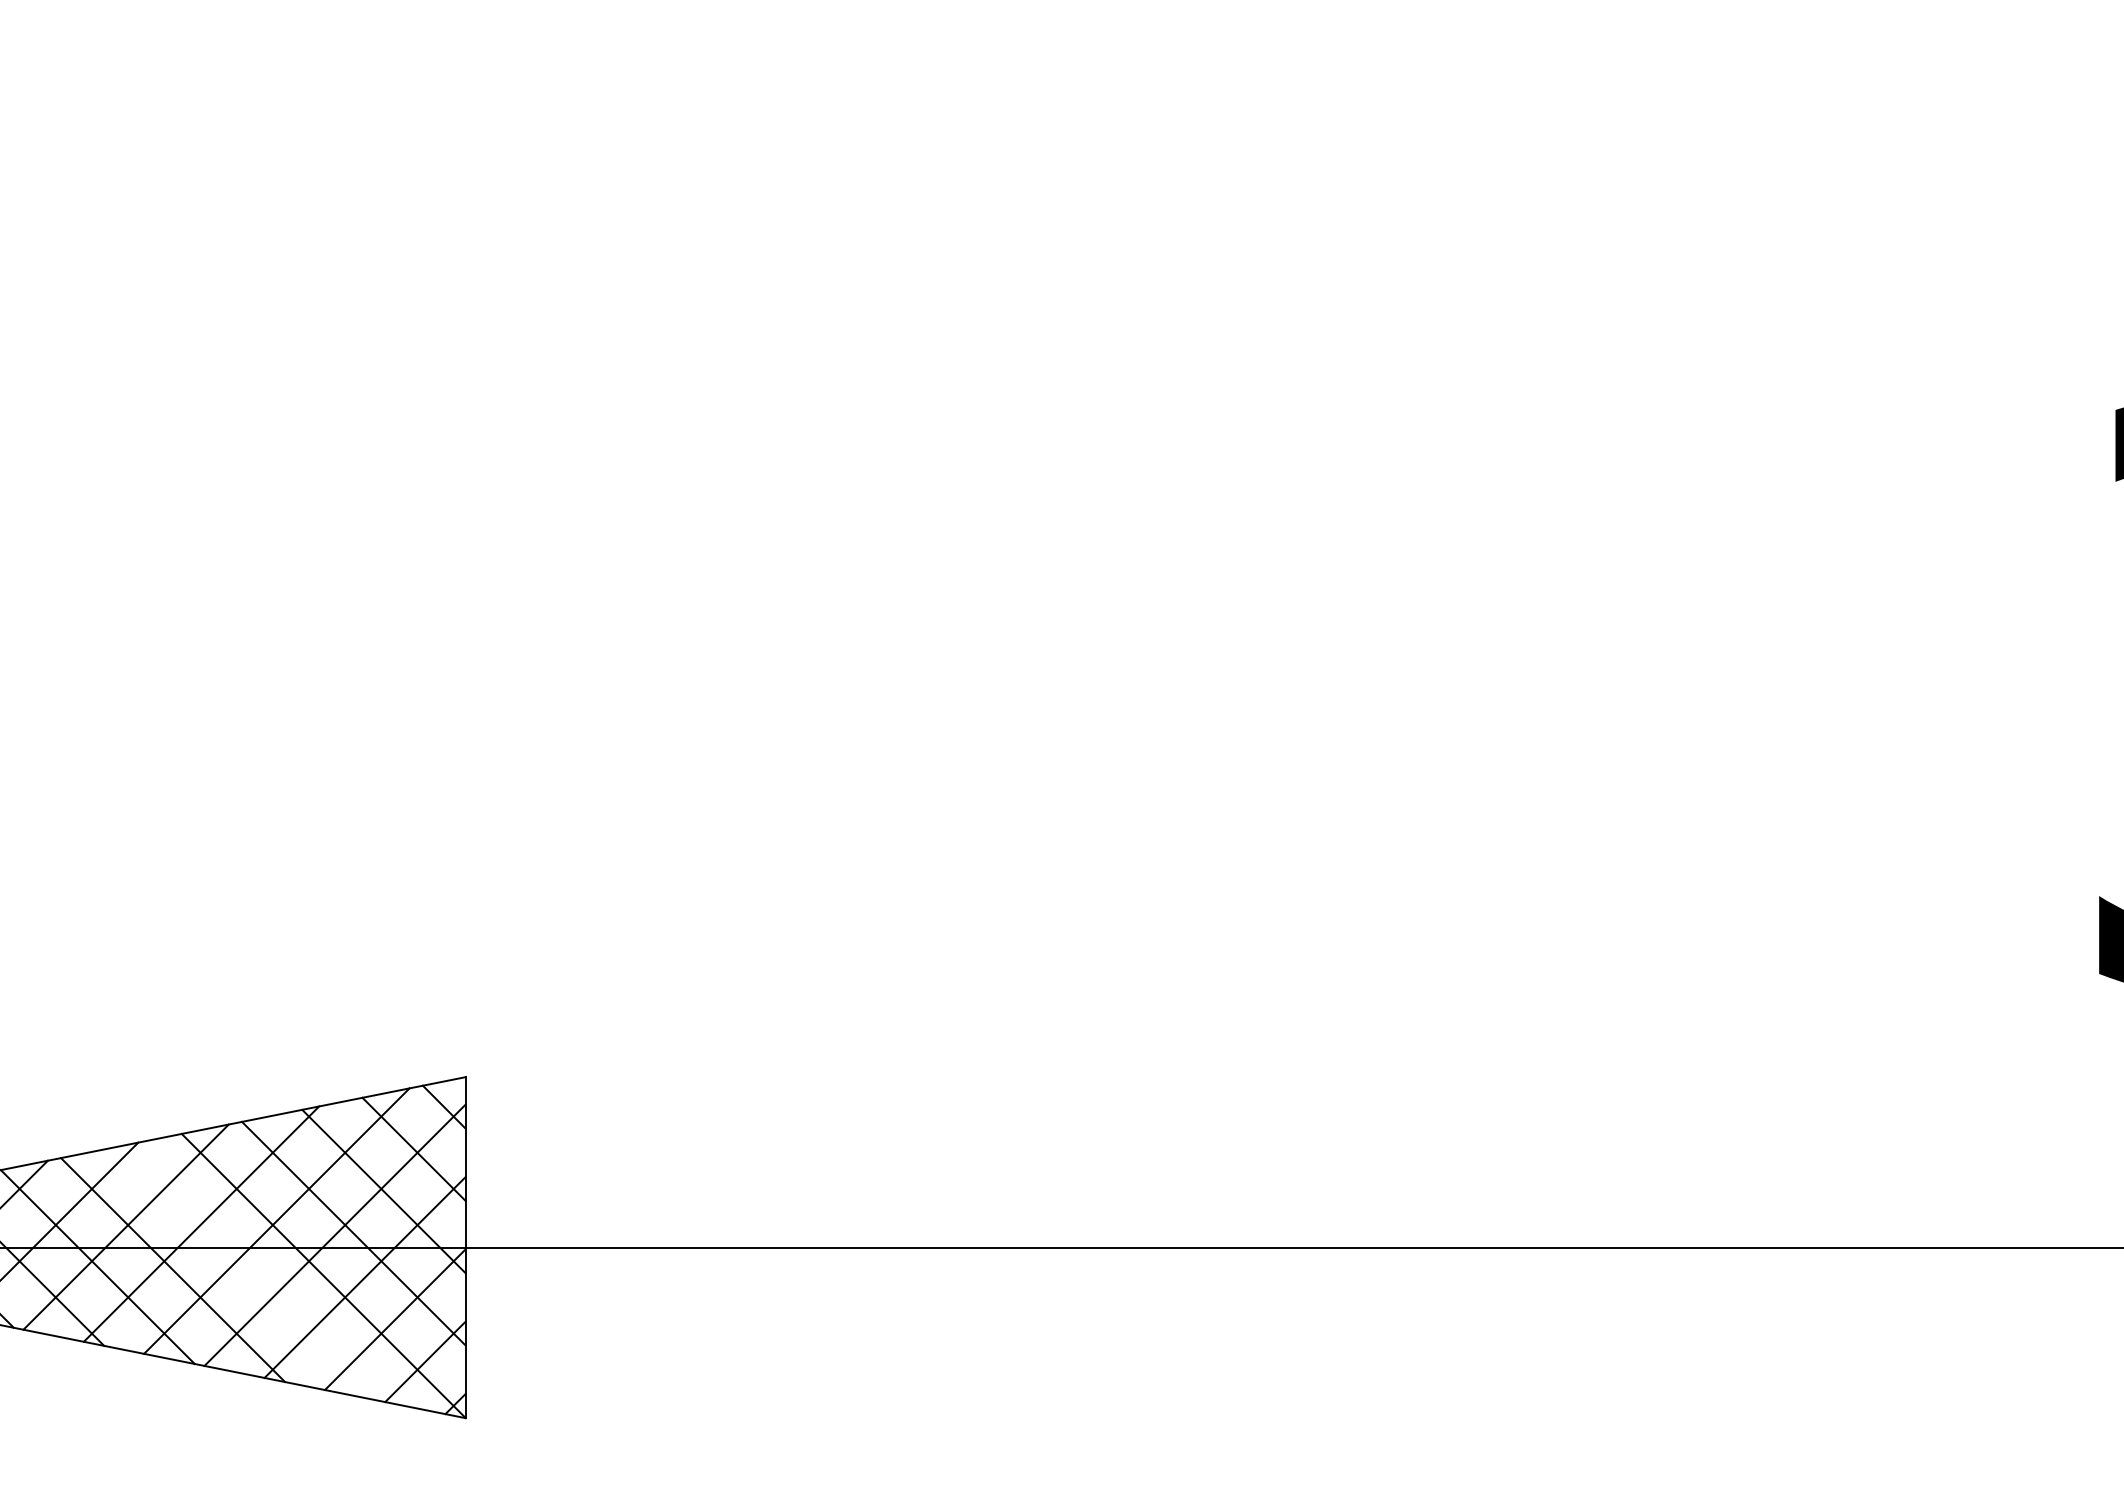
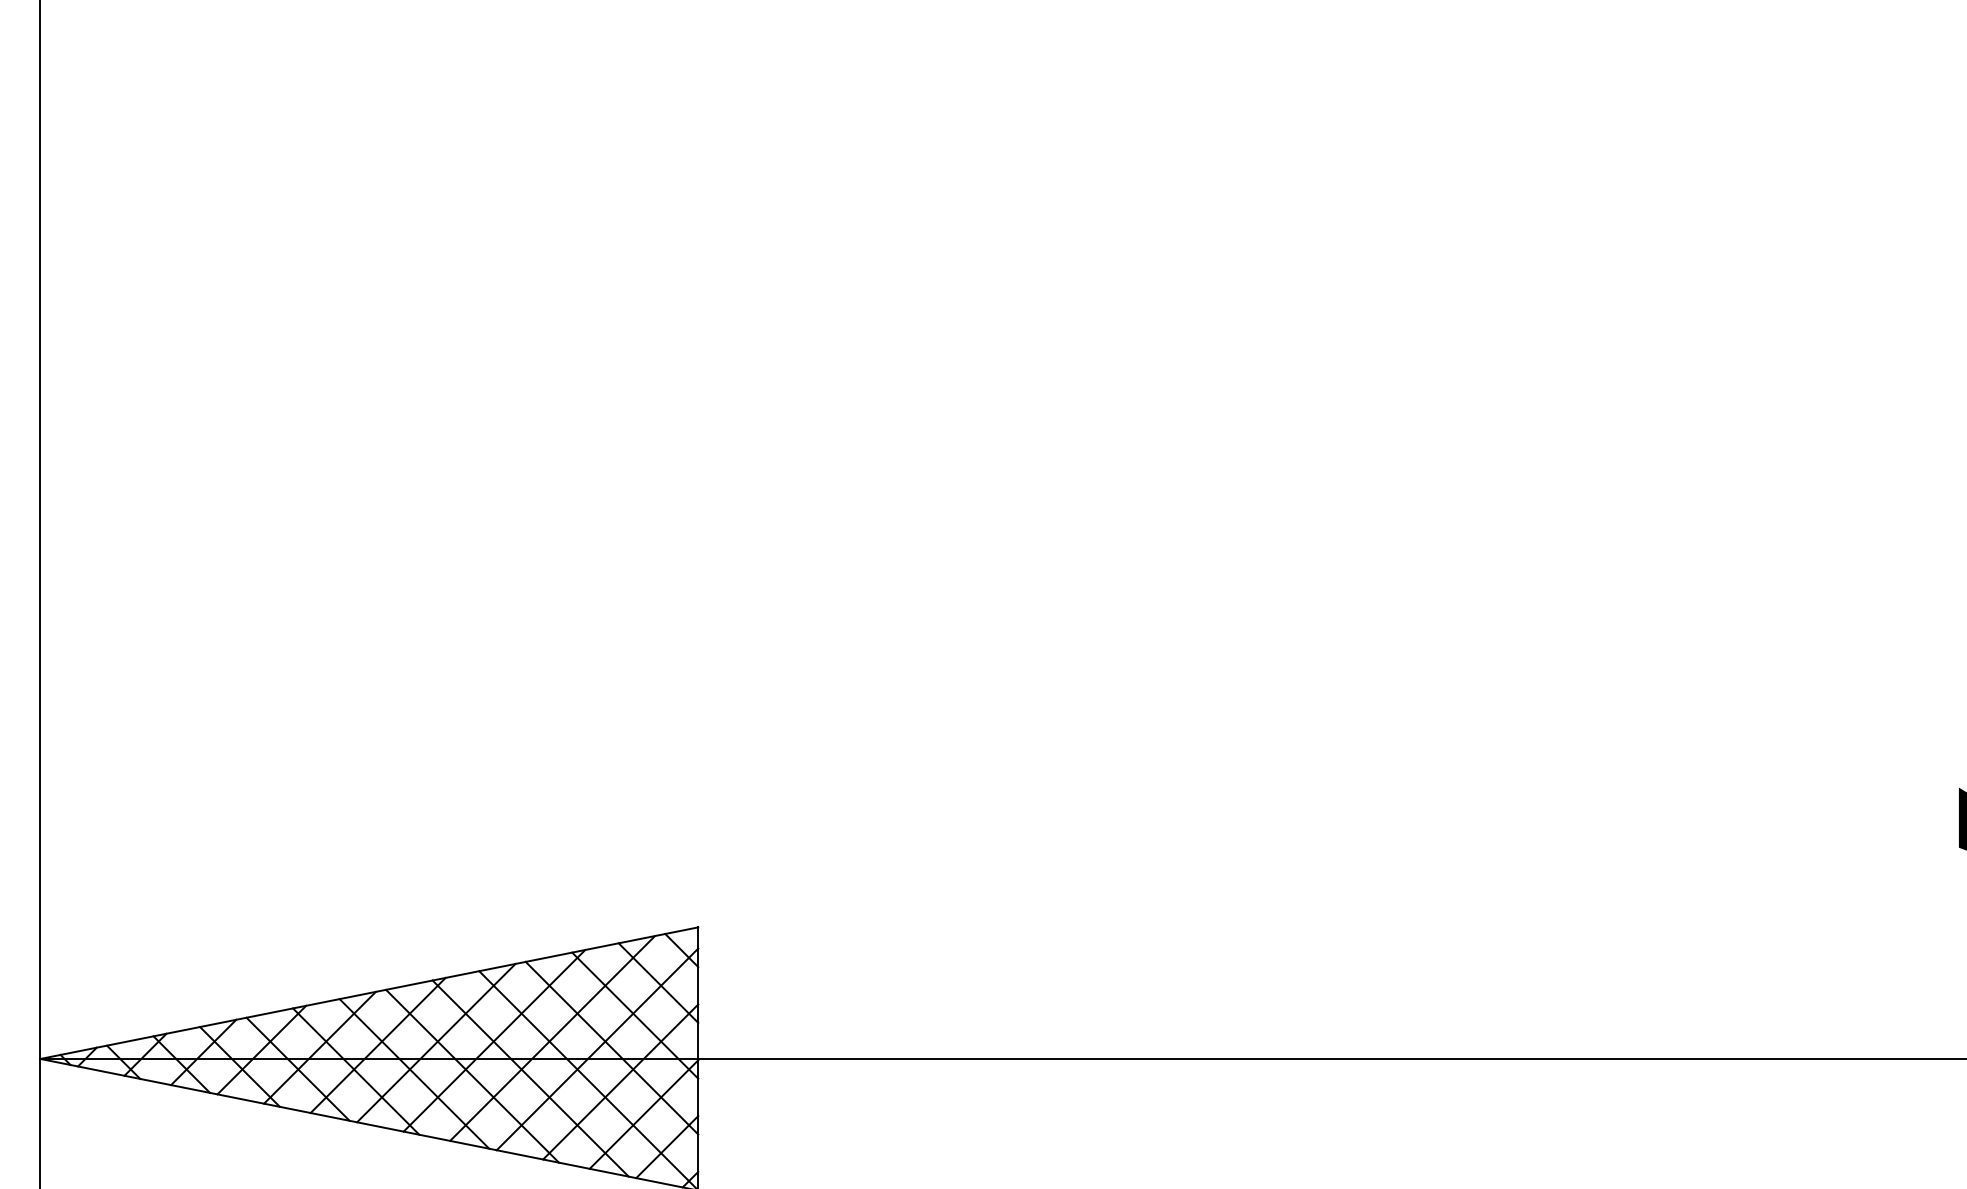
line: (248, 1272) -> (530, 1078), added

